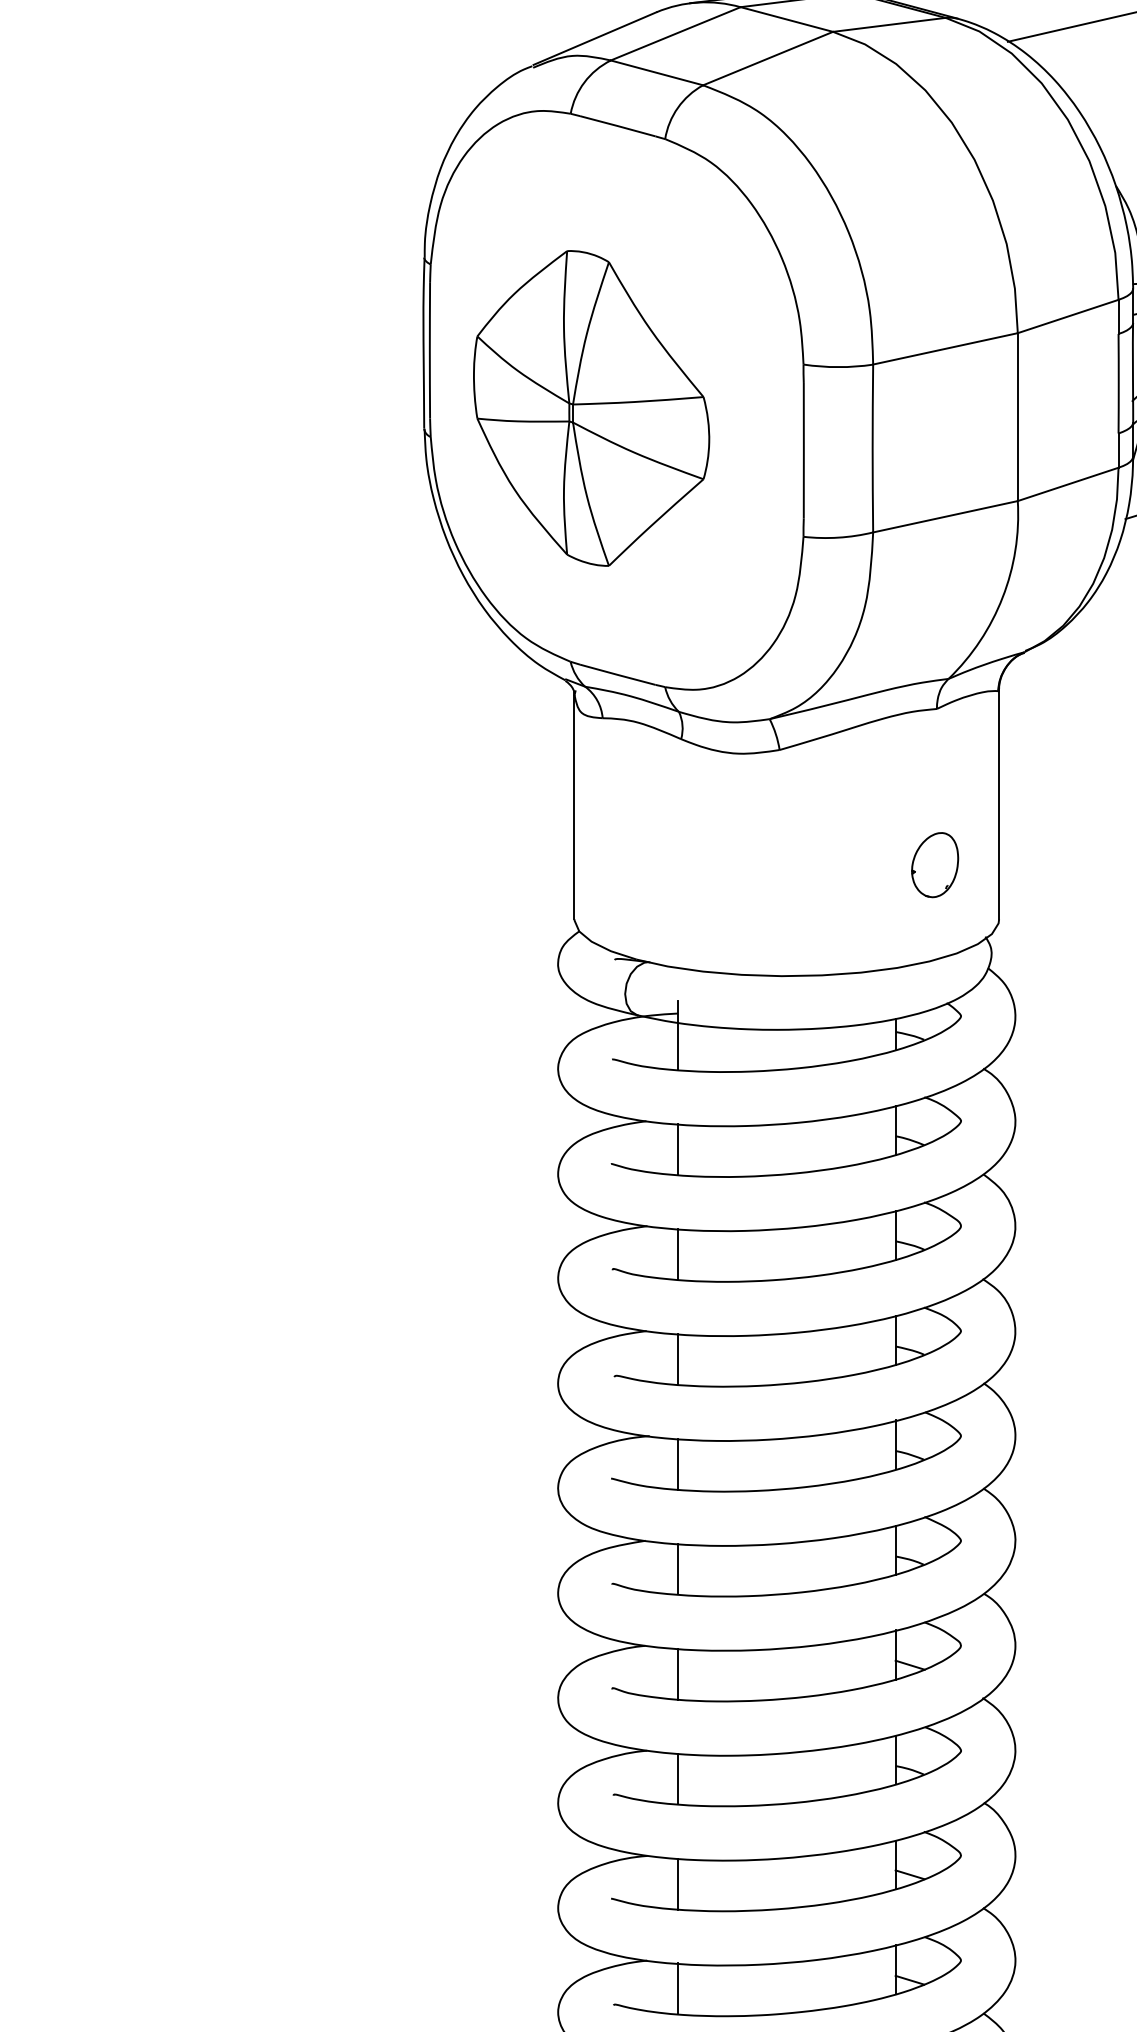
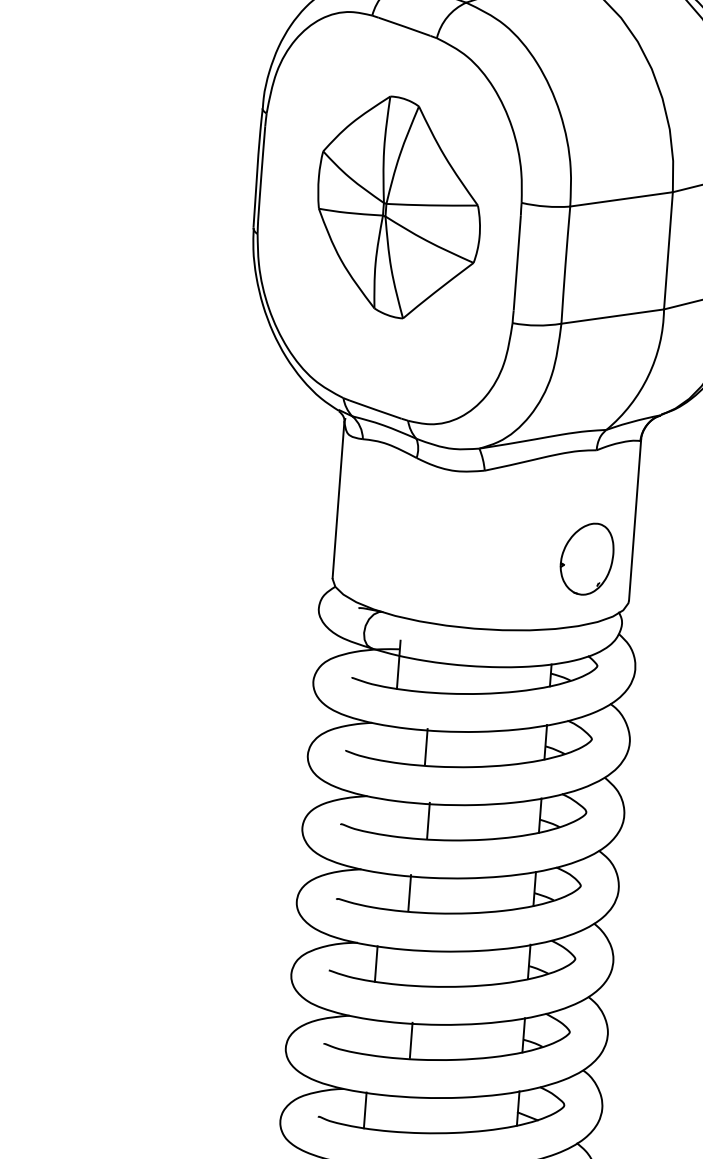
part: (591, 408) -> (399, 207), moved
part: (935, 865) -> (587, 559), size x1.6
line: (677, 1149) -> (425, 746), moved
line: (677, 1254) -> (428, 820), moved
line: (677, 1359) -> (409, 892), moved
line: (677, 1569) -> (410, 1040), moved

